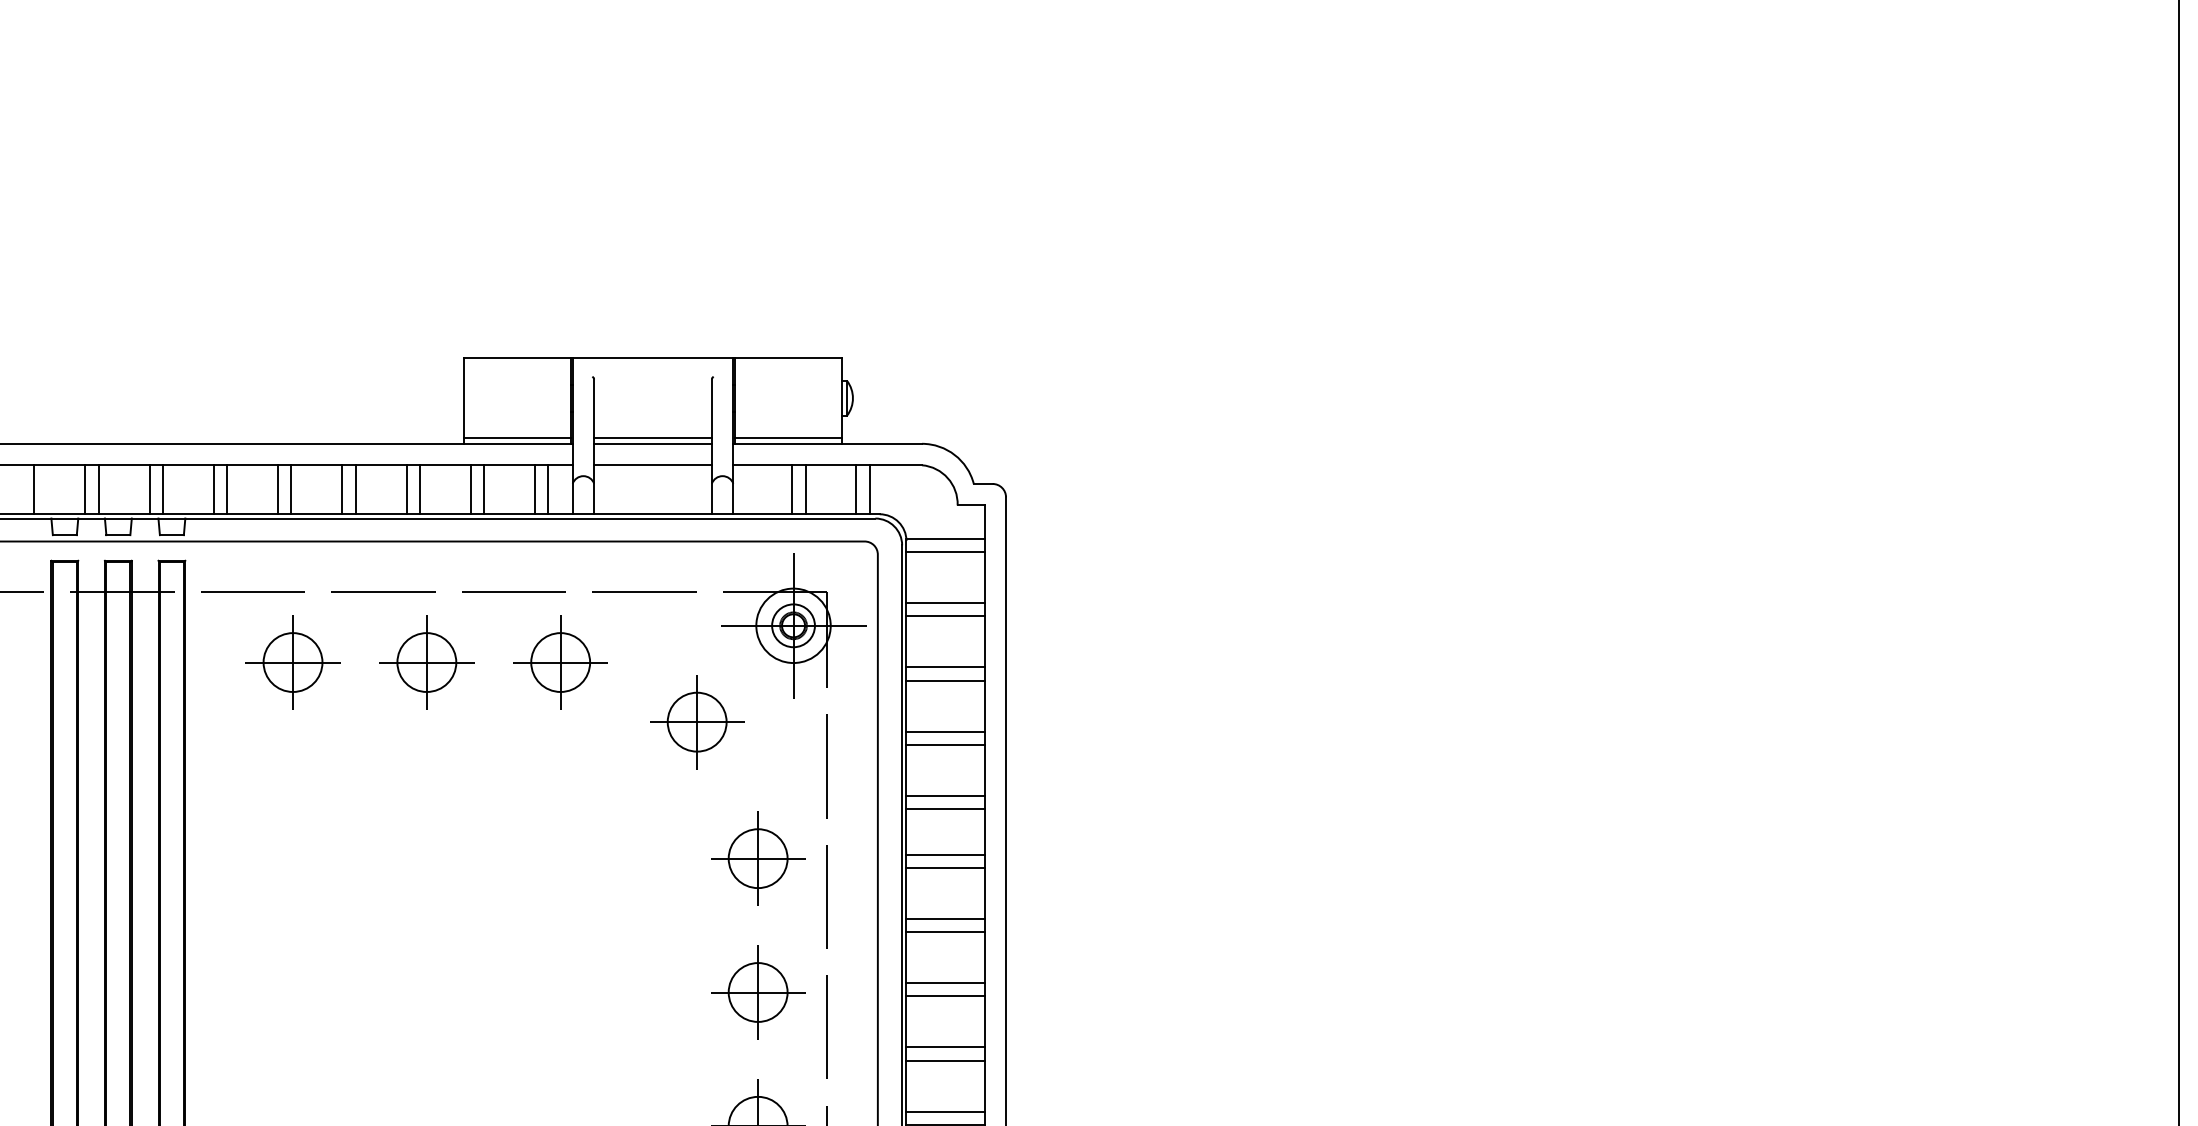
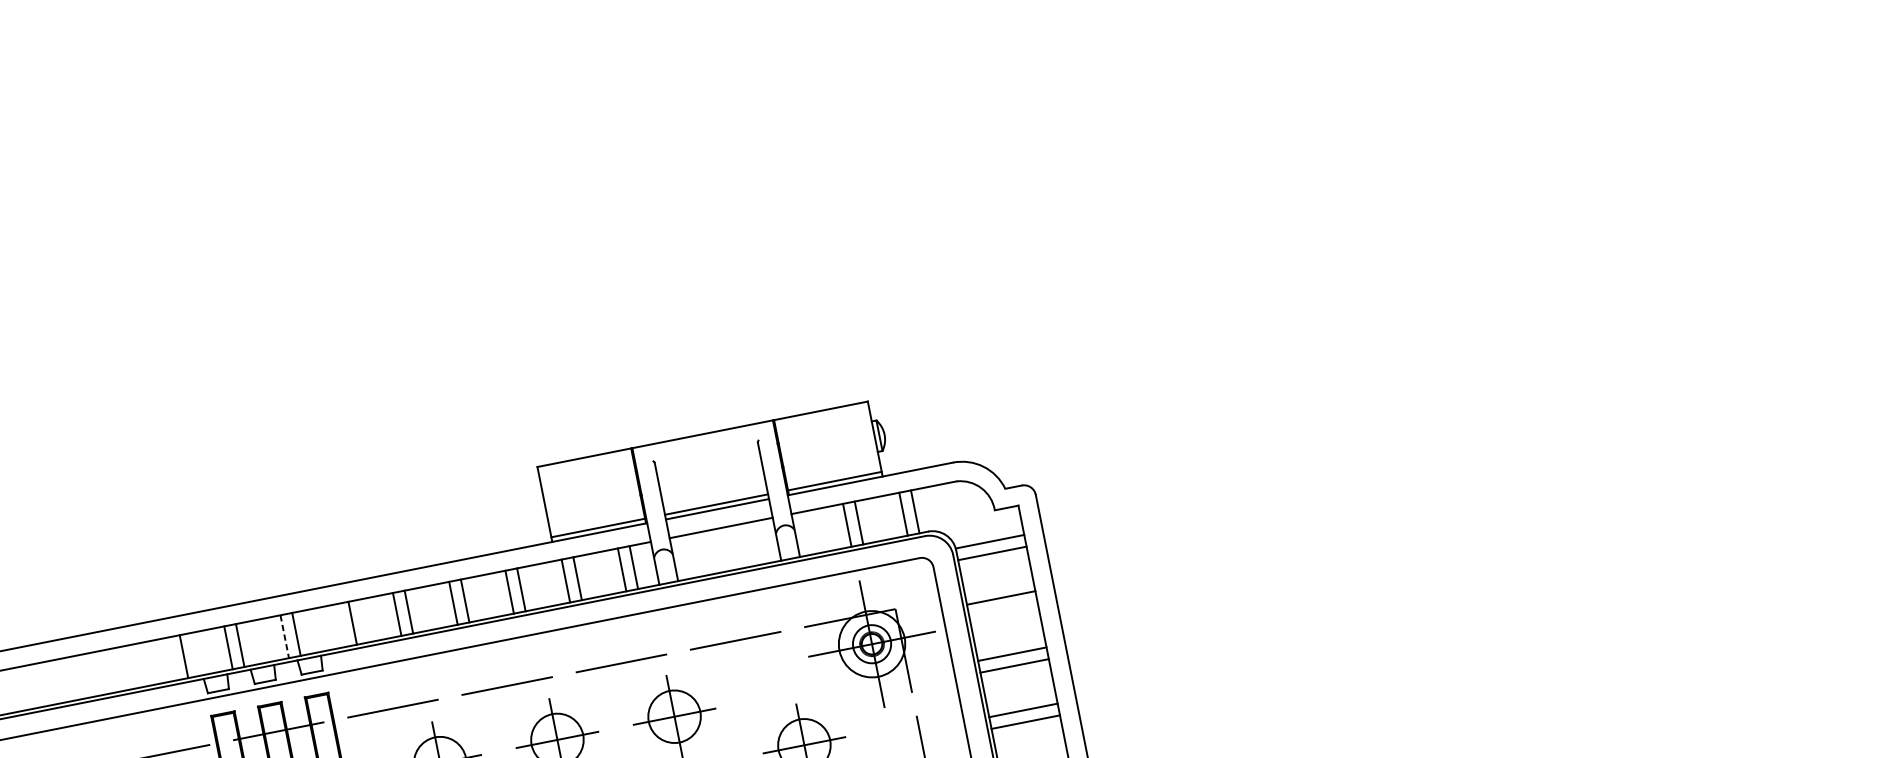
line: (149, 489) -> (284, 636), solid -> dashed
line: (213, 489) -> (340, 625), removed
line: (945, 616) -> (1003, 609), removed

